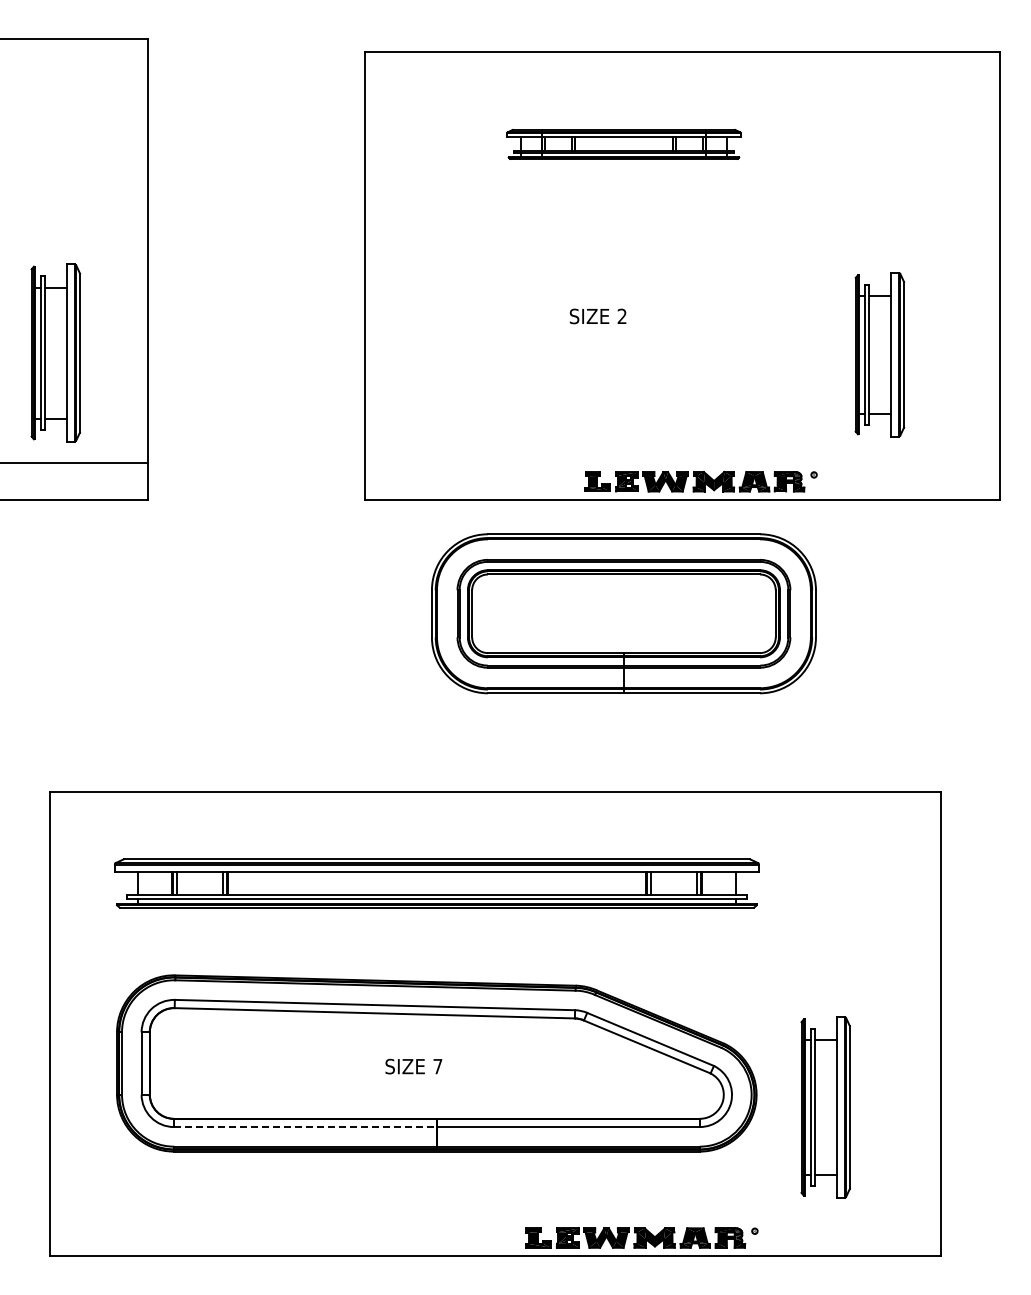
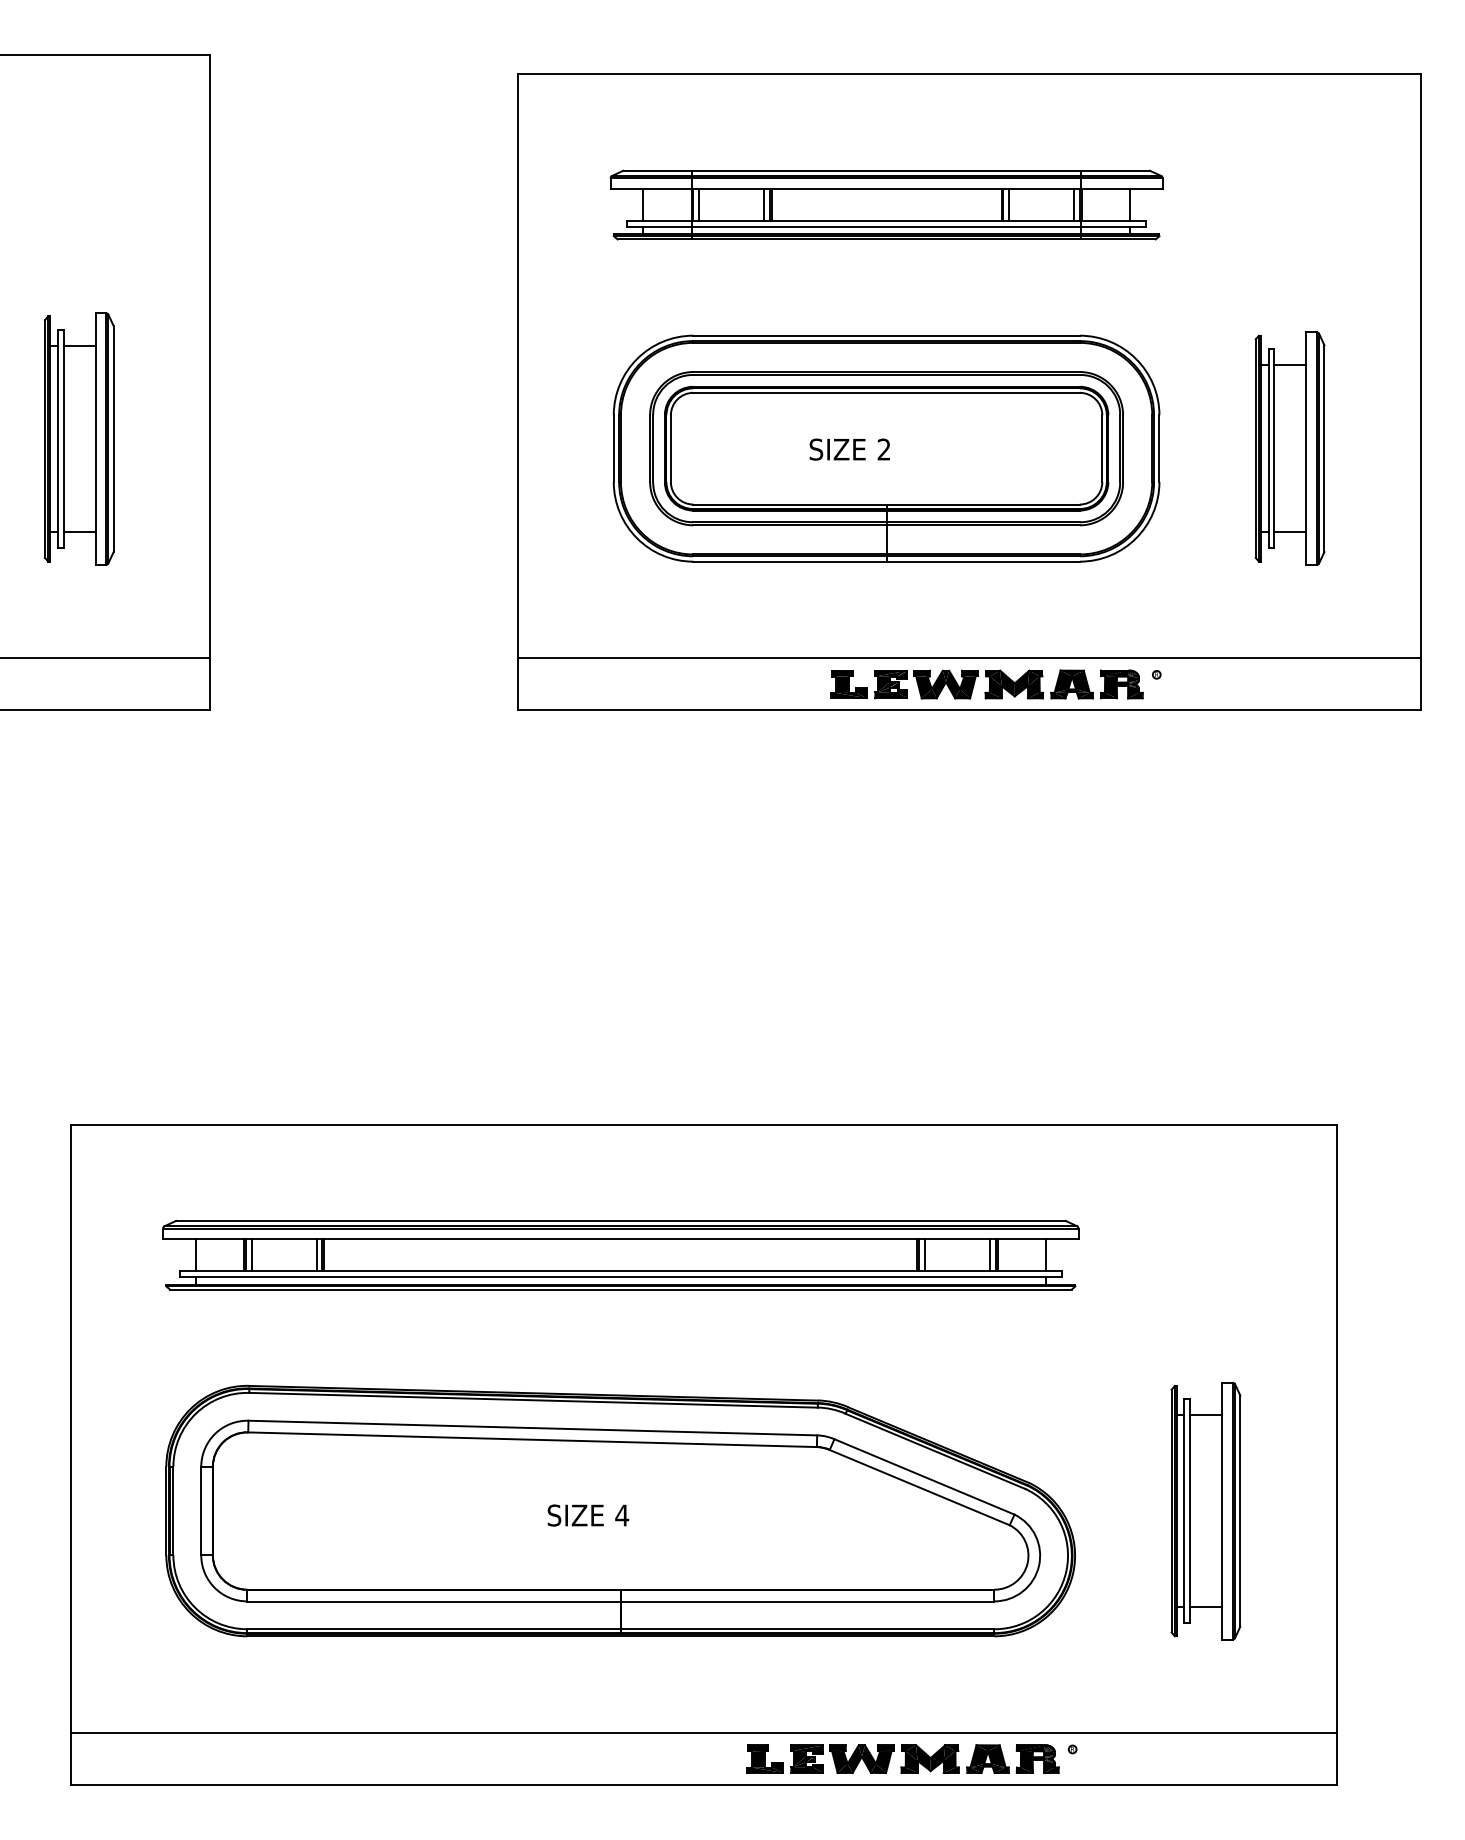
part: (623, 144) -> (885, 205), size x1.67
part: (55, 352) -> (78, 438), moved
part: (879, 354) -> (1289, 448), moved
line: (681, 463) -> (968, 658), added
part: (623, 613) -> (885, 448), moved
text: (437, 1066) -> (621, 1515), 7 -> 4
part: (825, 1107) -> (1205, 1511), moved
line: (305, 1127) -> (434, 1602), dashed -> solid
line: (494, 1219) -> (702, 1732), added

